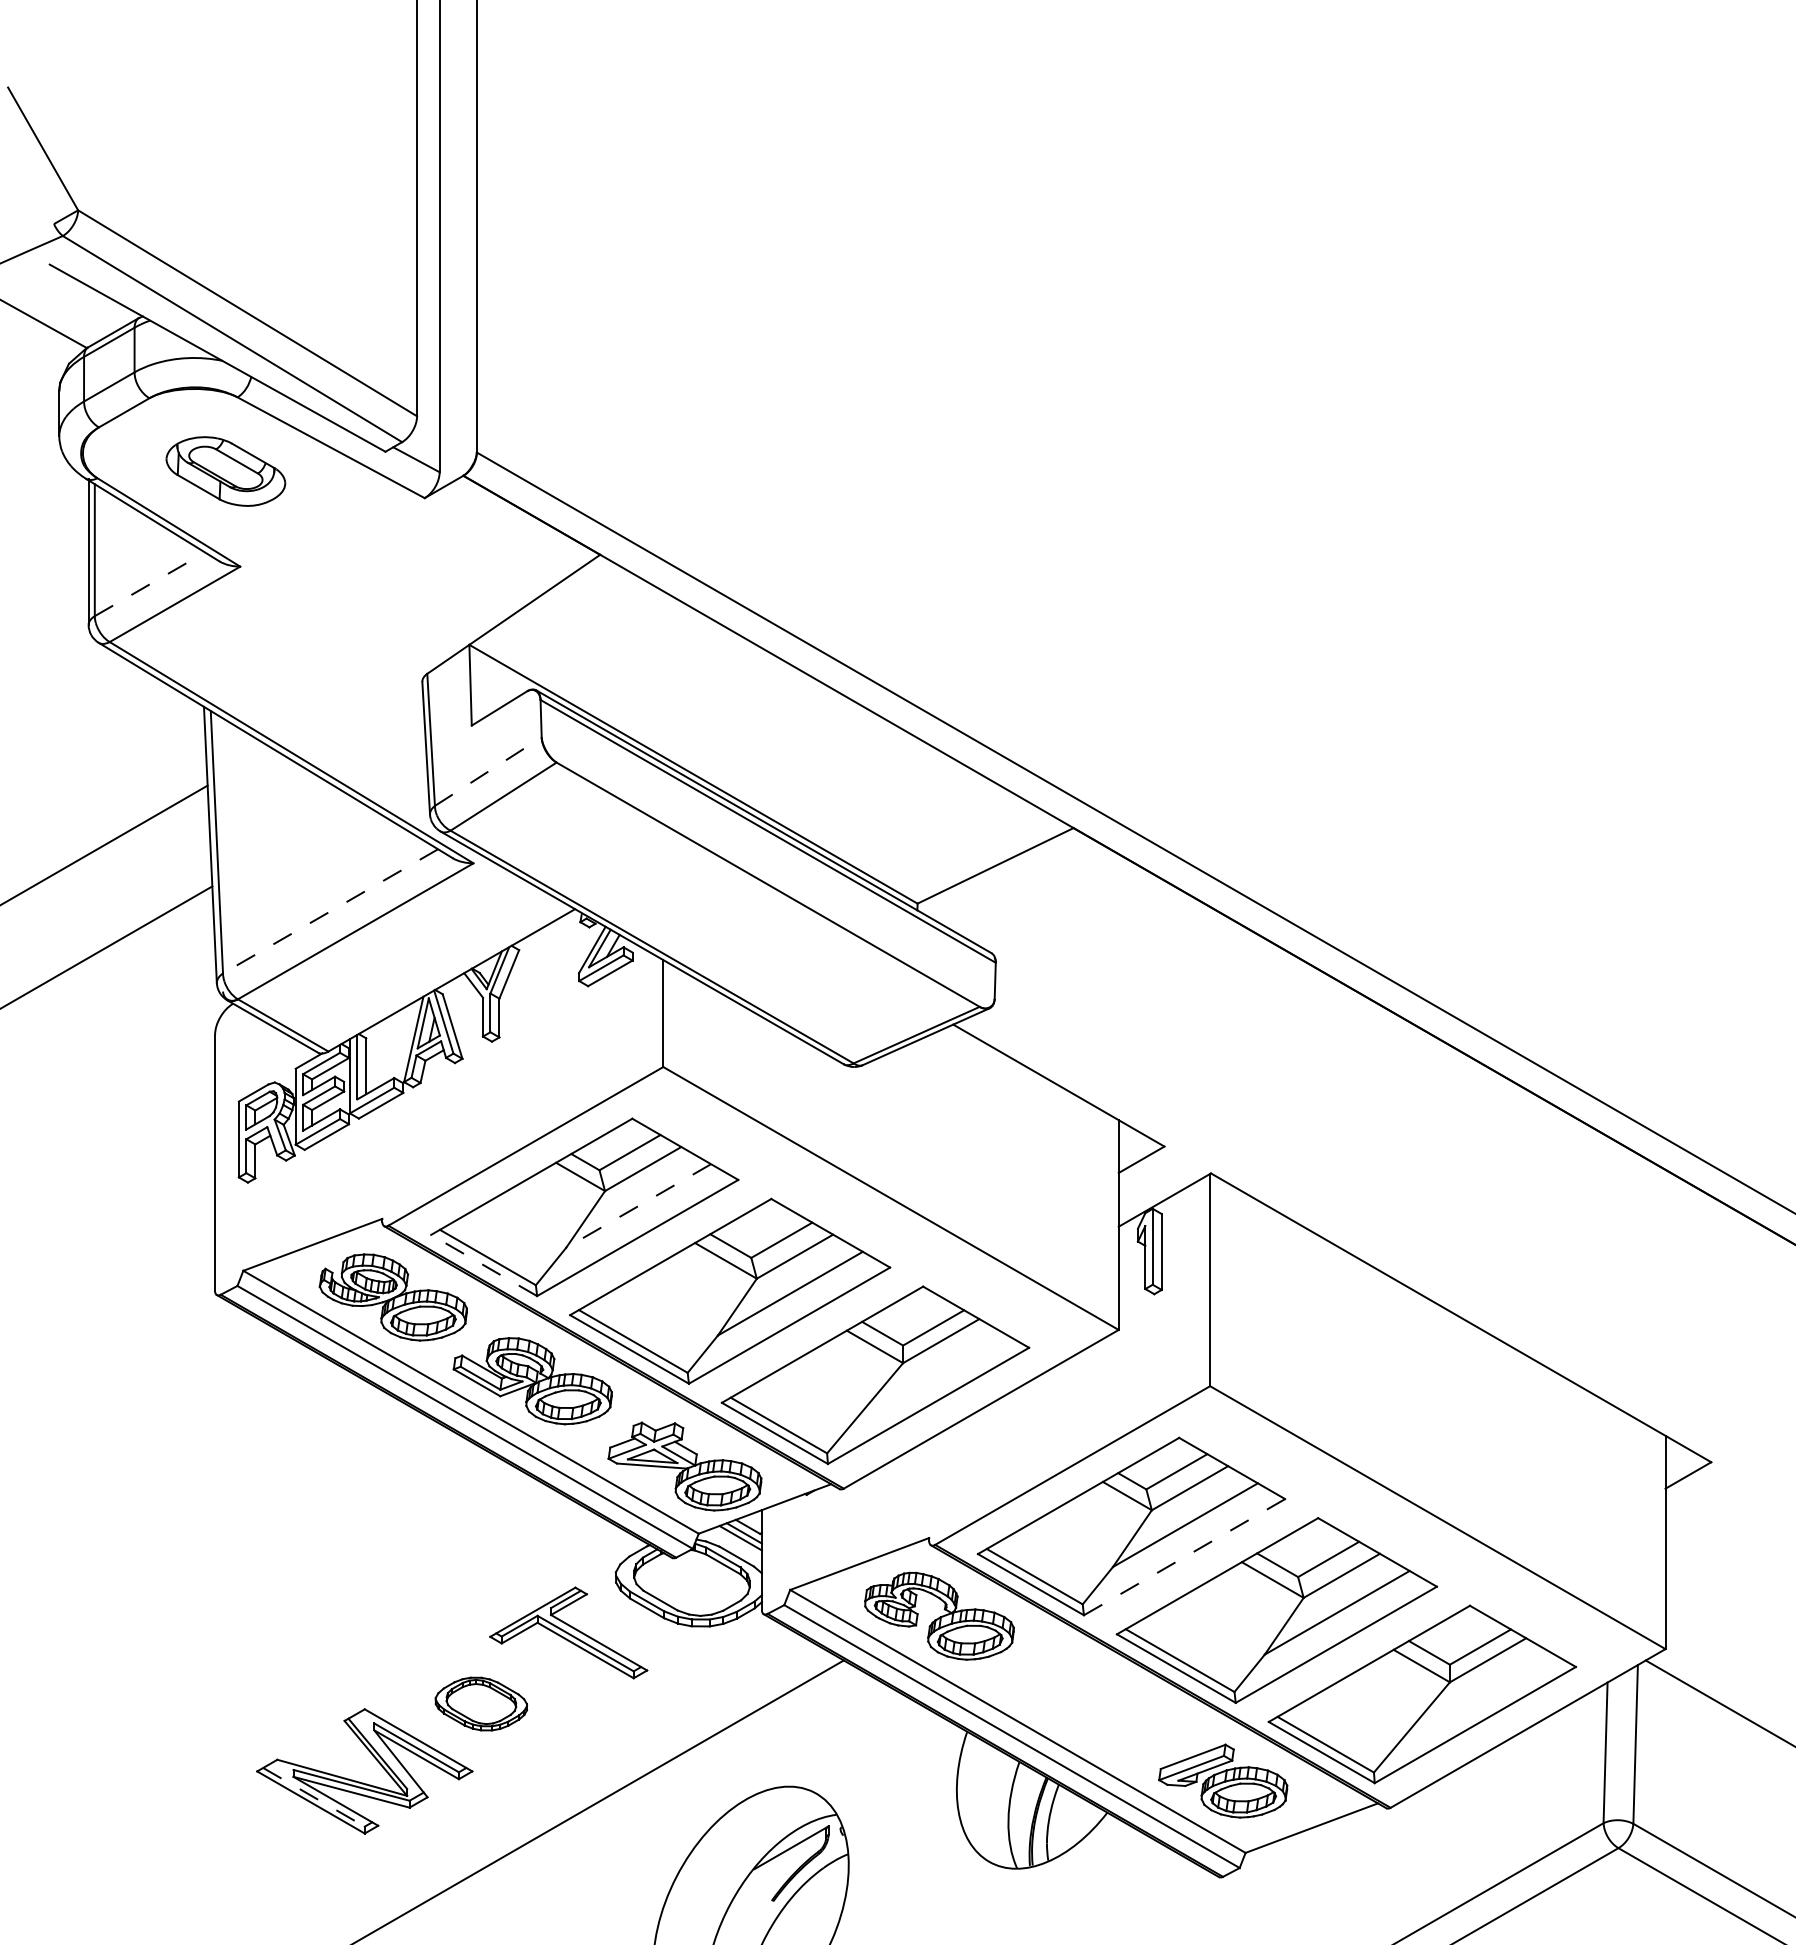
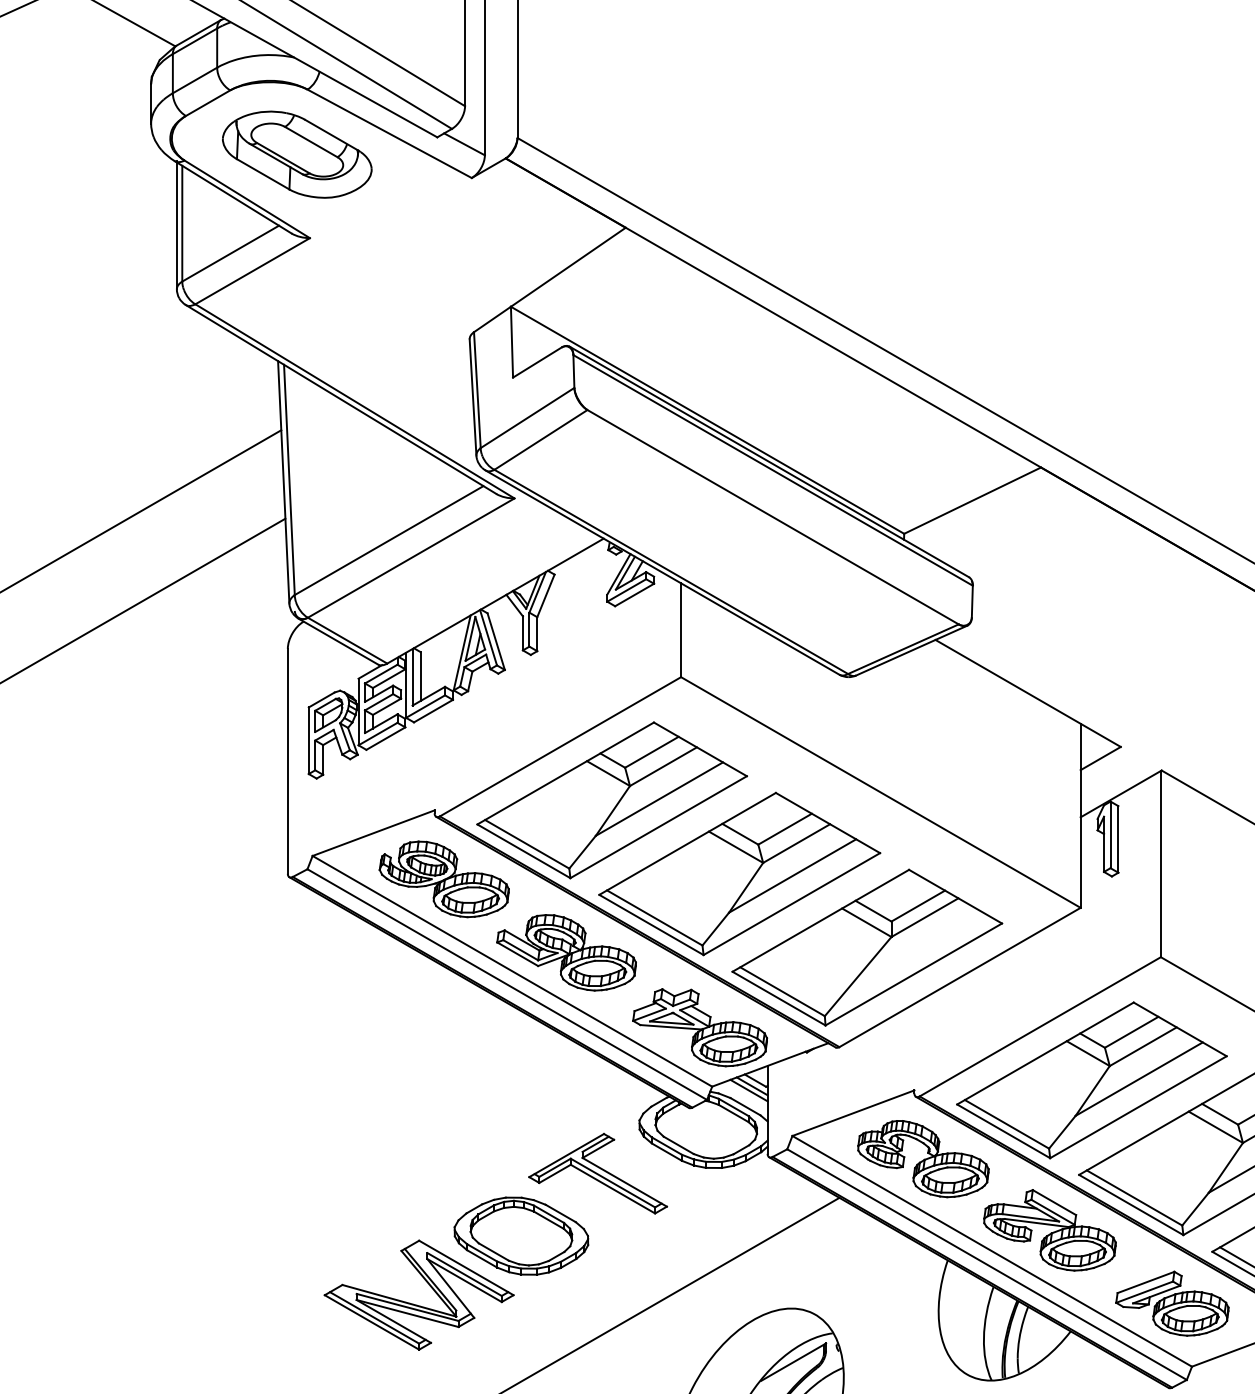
part: (225, 471) -> (296, 154), size x1.43
line: (149, 584) -> (230, 253), dashed -> solid
line: (488, 771) -> (527, 417), dashed -> solid
line: (330, 911) -> (389, 540), dashed -> solid
line: (638, 1206) -> (659, 799), dashed -> solid
line: (483, 1265) -> (523, 851), dashed -> solid
line: (1184, 1556) -> (1138, 1106), dashed -> solid
part: (1083, 1697) -> (1049, 1230), added
part: (481, 1703) -> (521, 1235), size x1.67
line: (314, 1797) -> (375, 1318), dashed -> solid

